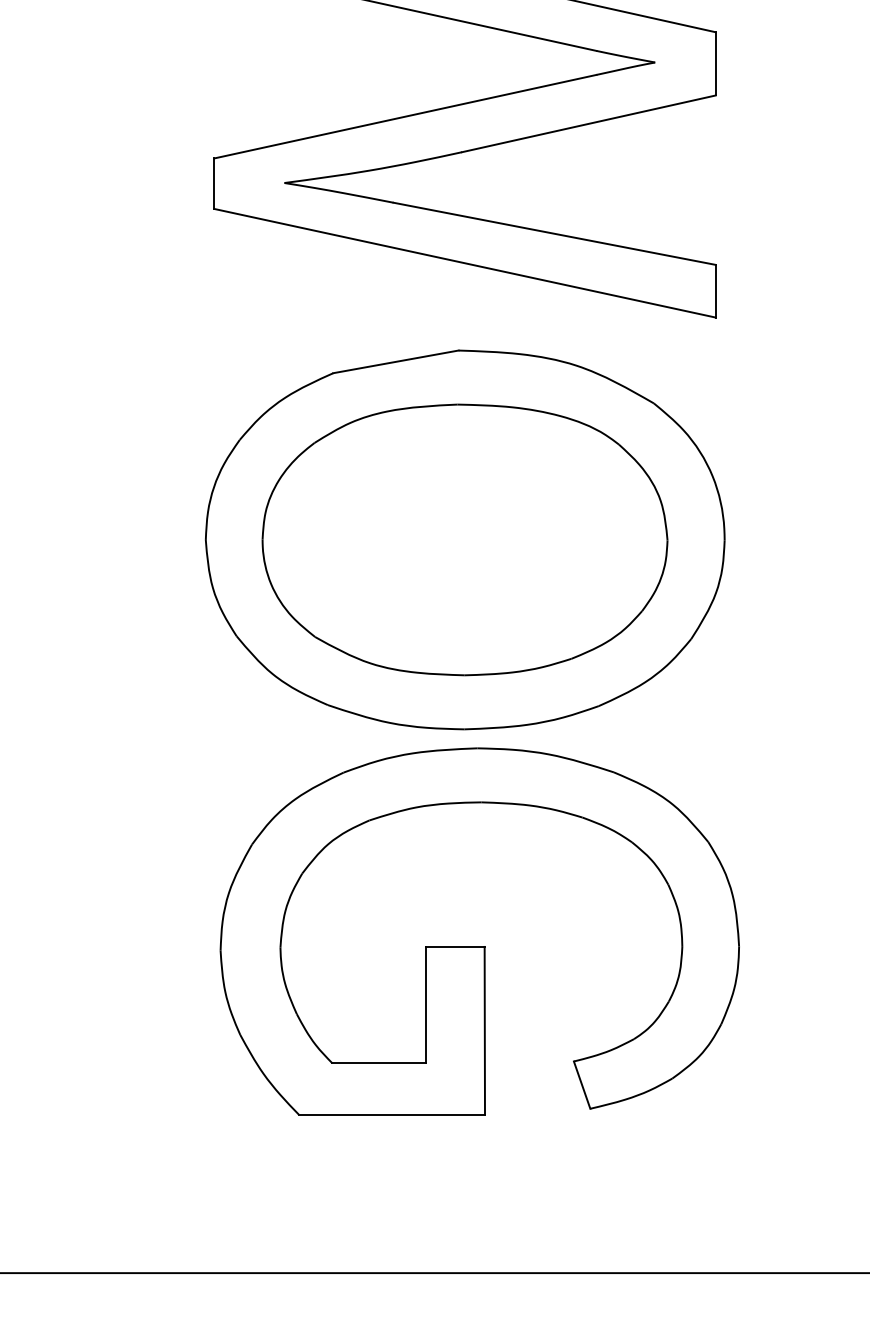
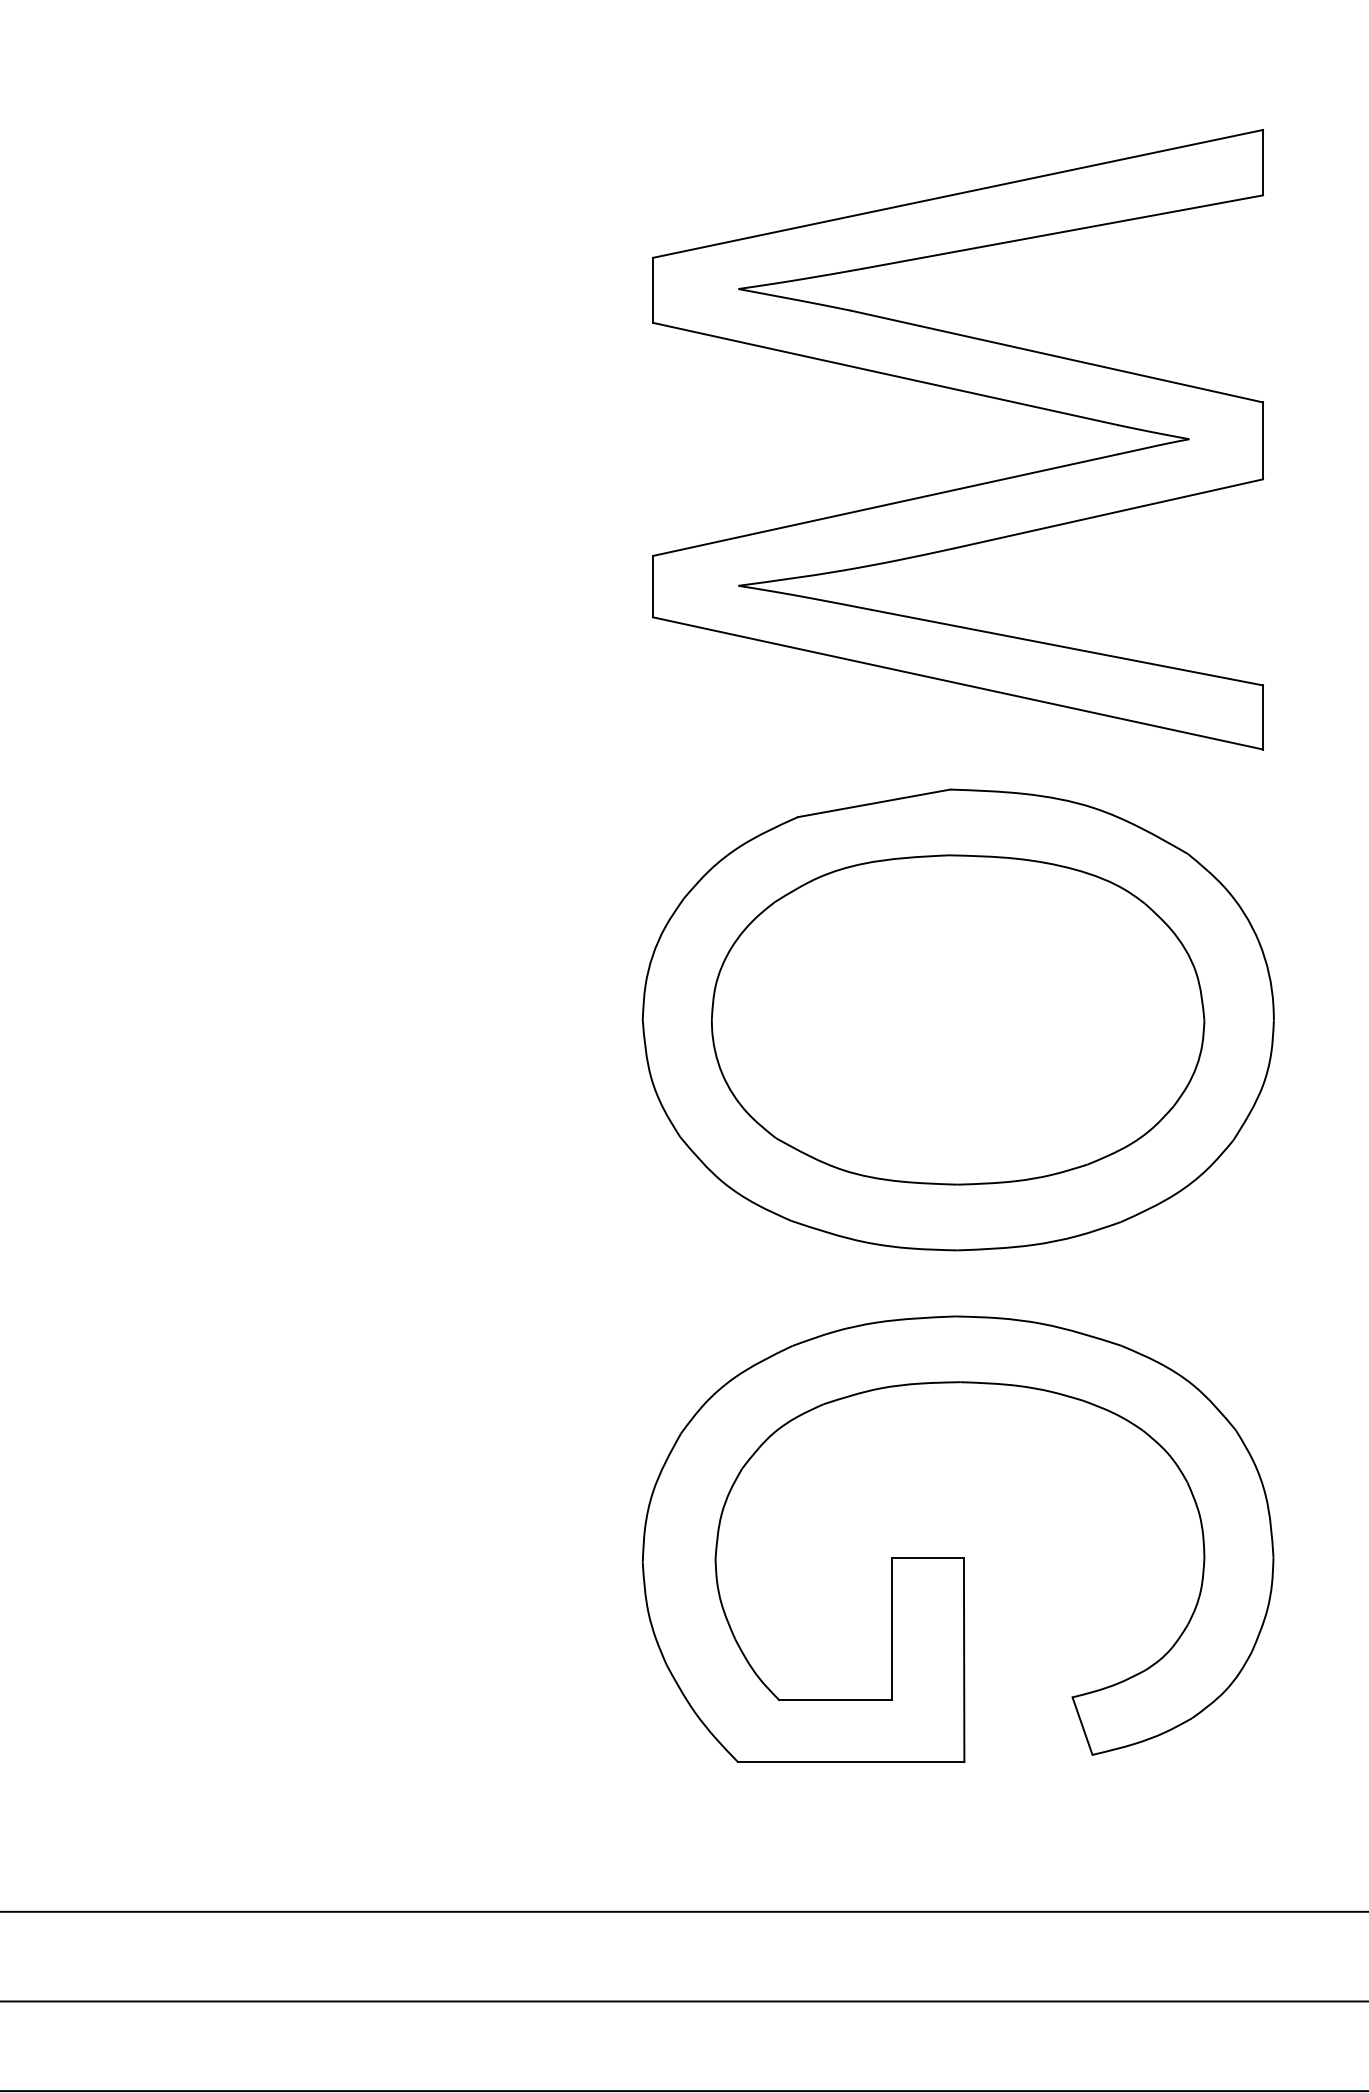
part: (479, 946) -> (957, 1557), moved

